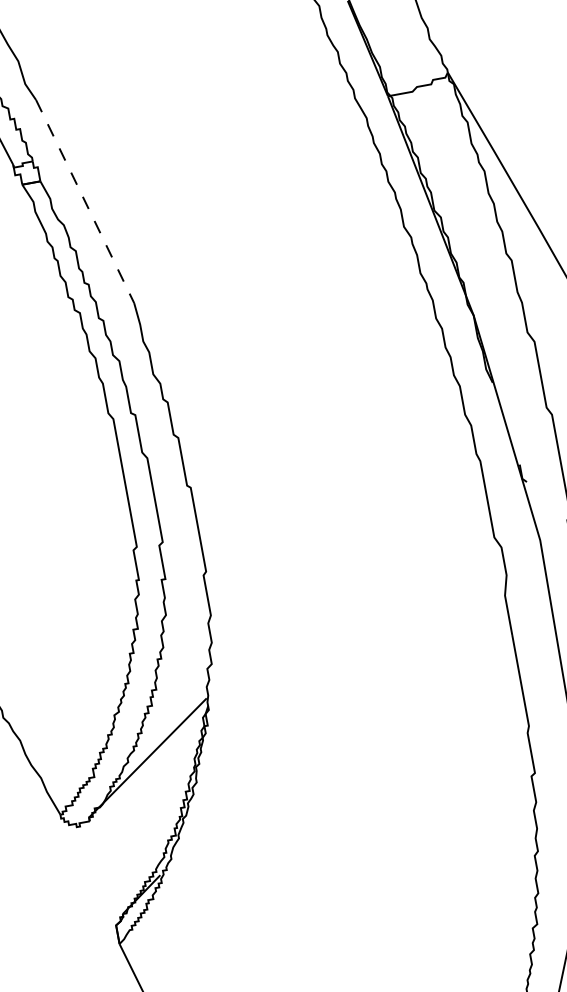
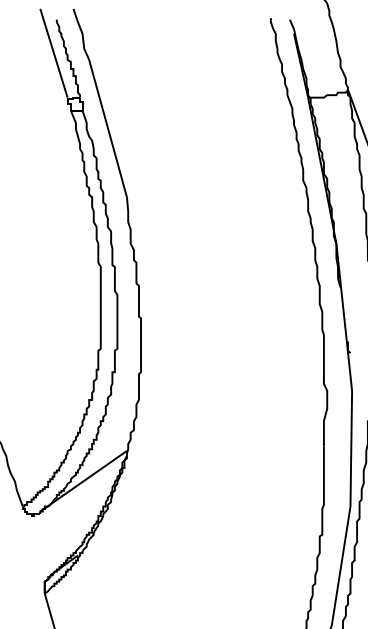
line: (86, 202) -> (108, 129), dashed -> solid

